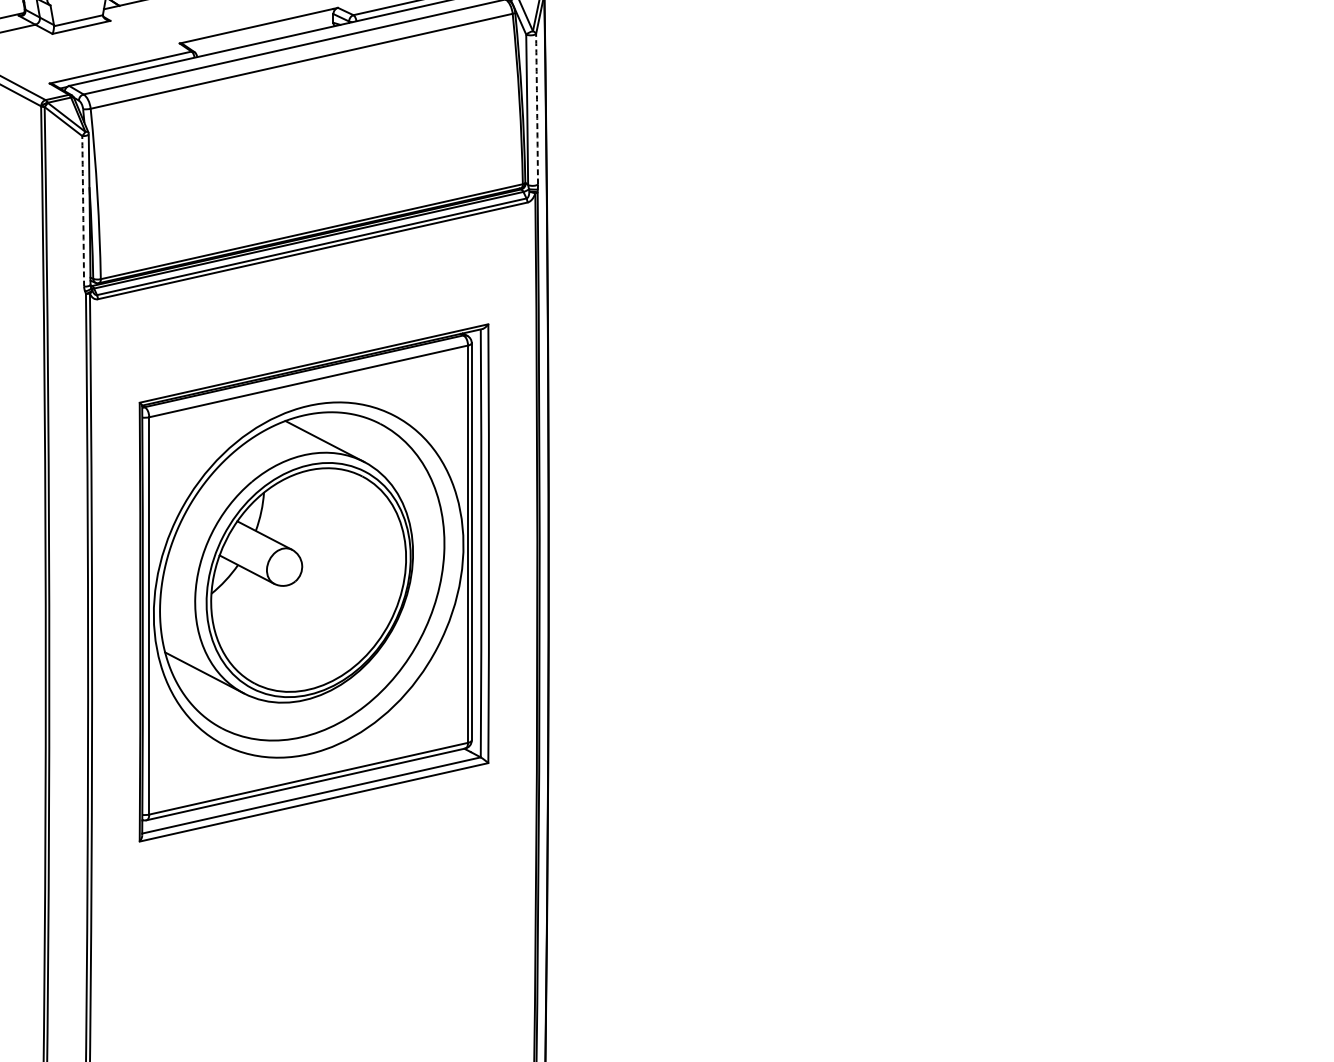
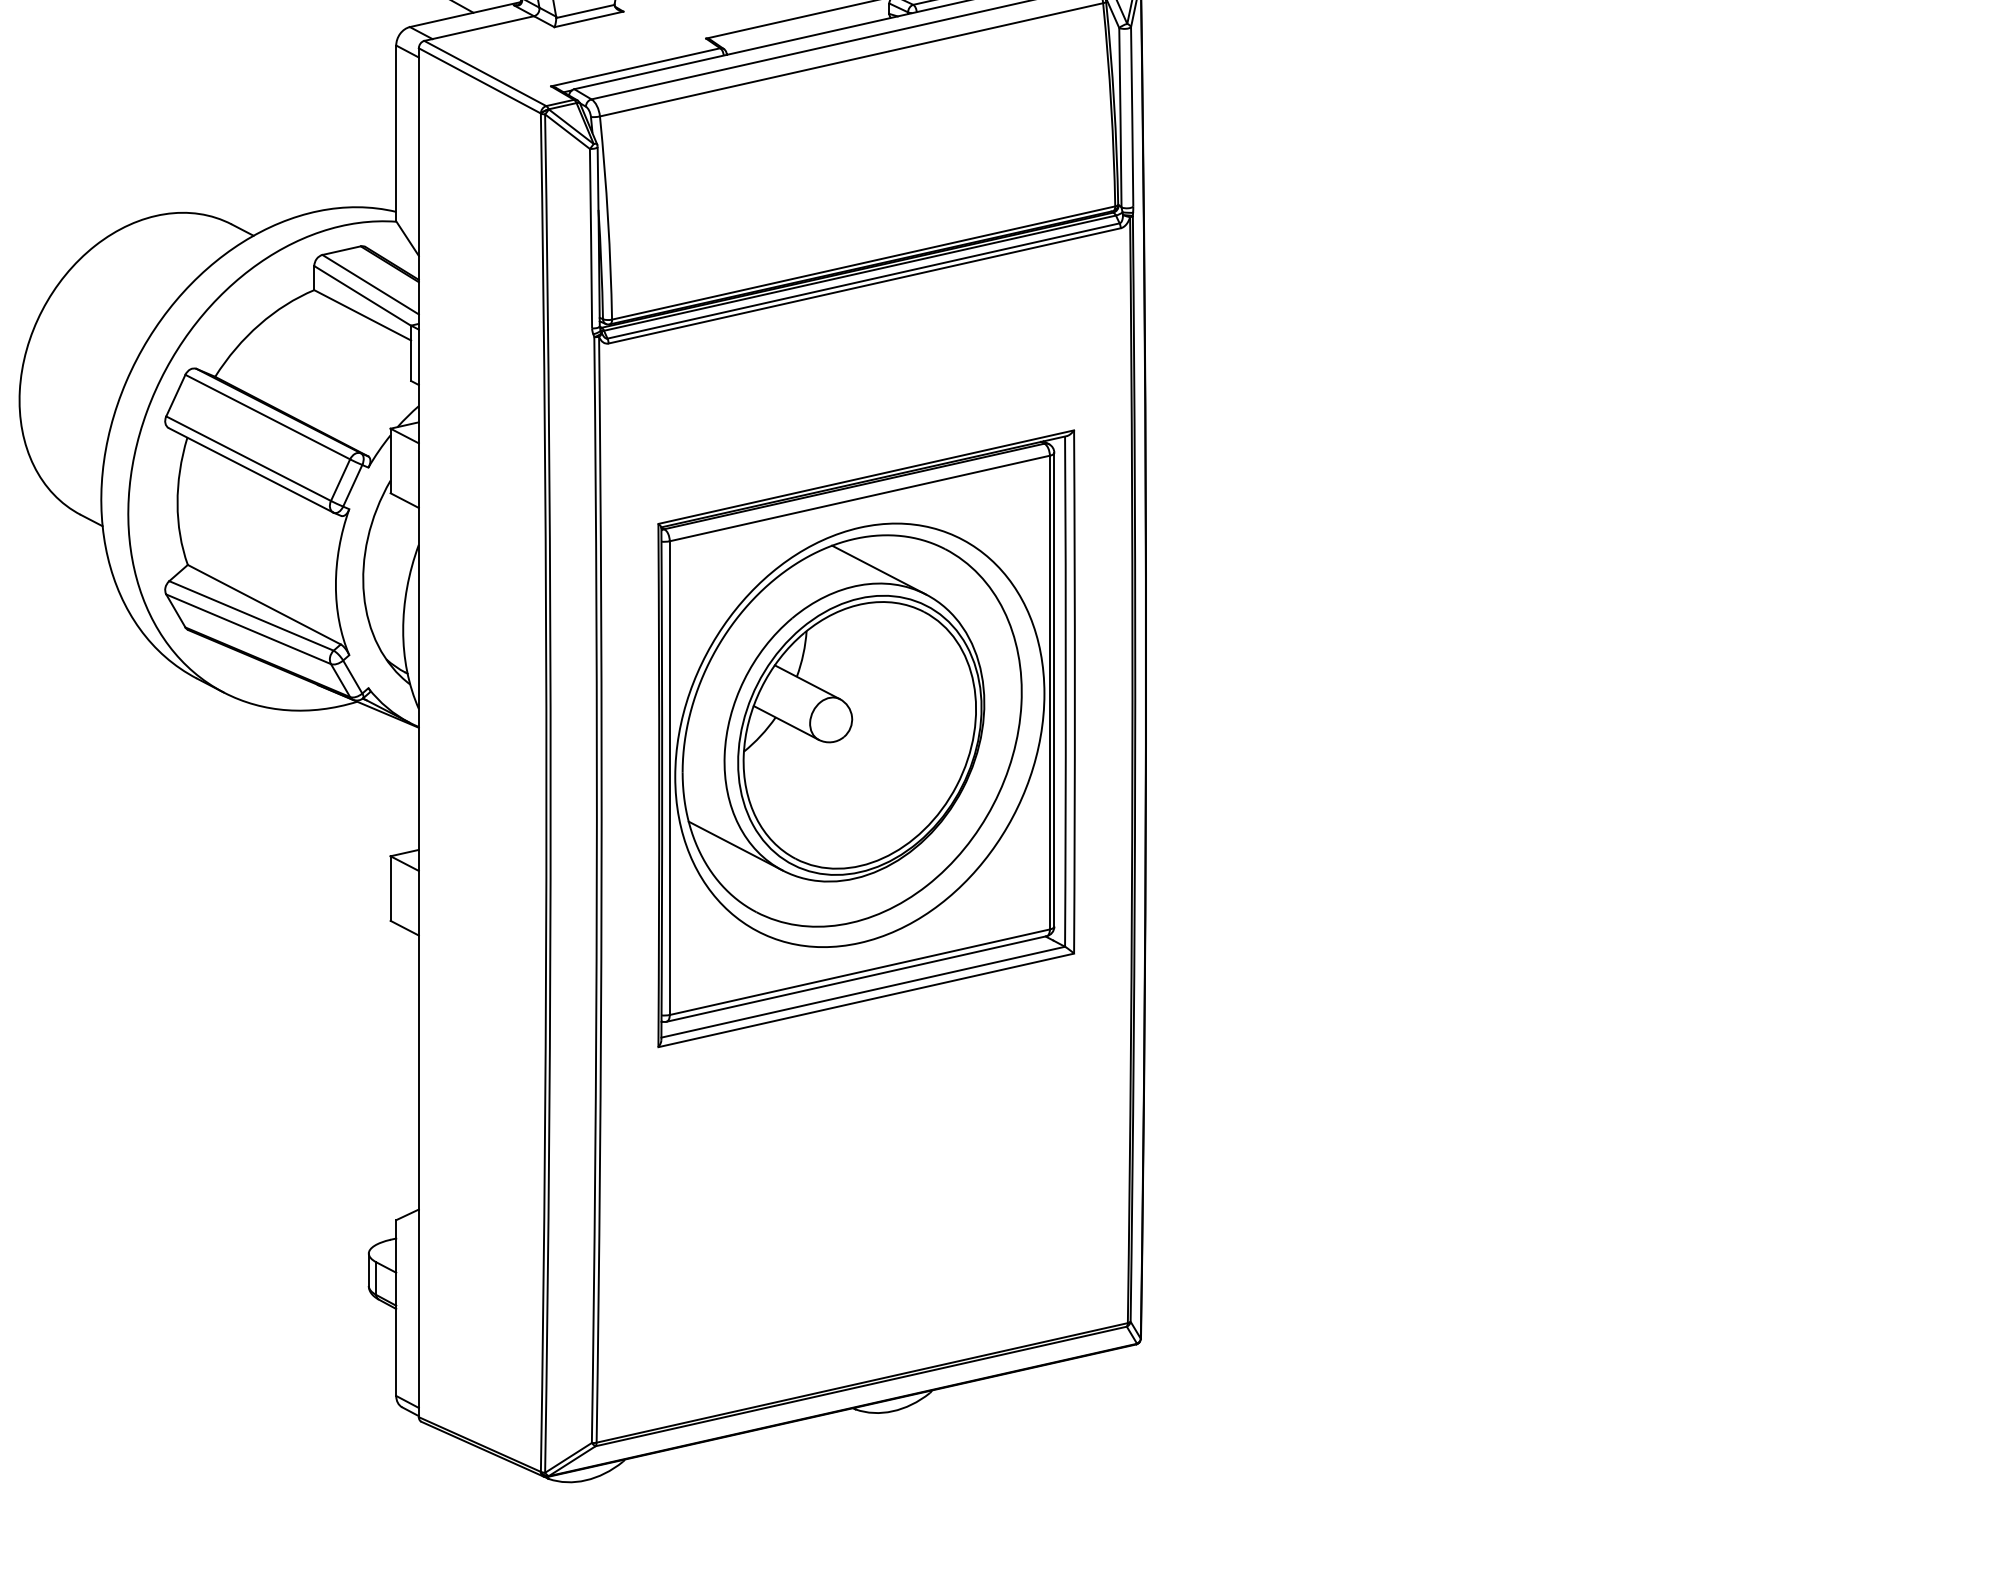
arc: (537, 108) -> (1132, 116), dashed -> solid
arc: (83, 211) -> (591, 238), dashed -> solid
part: (314, 582) -> (866, 738), moved

